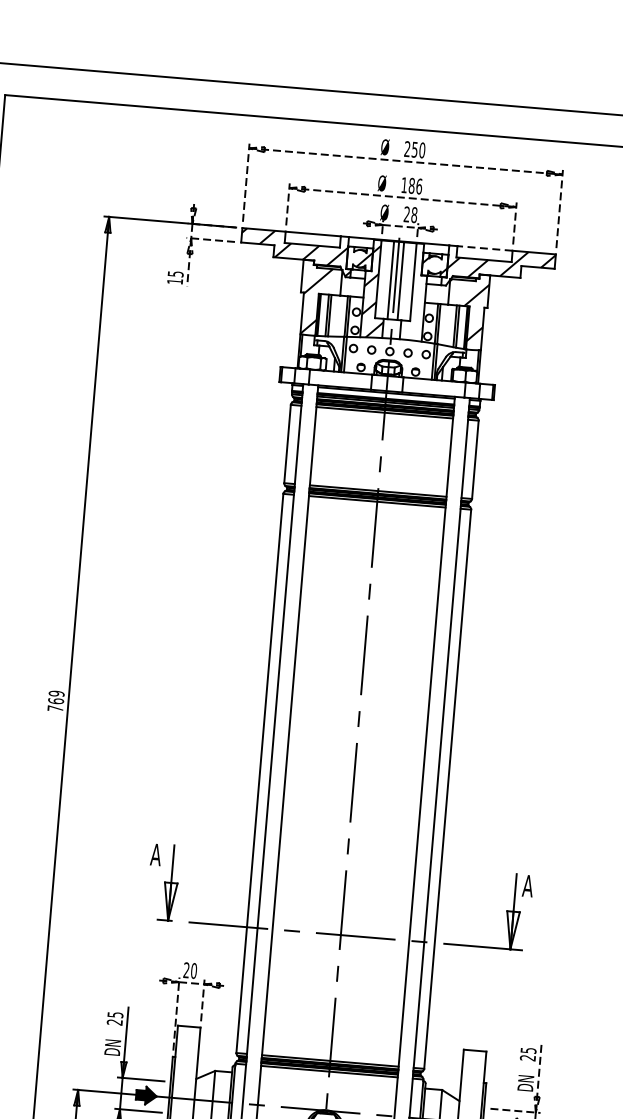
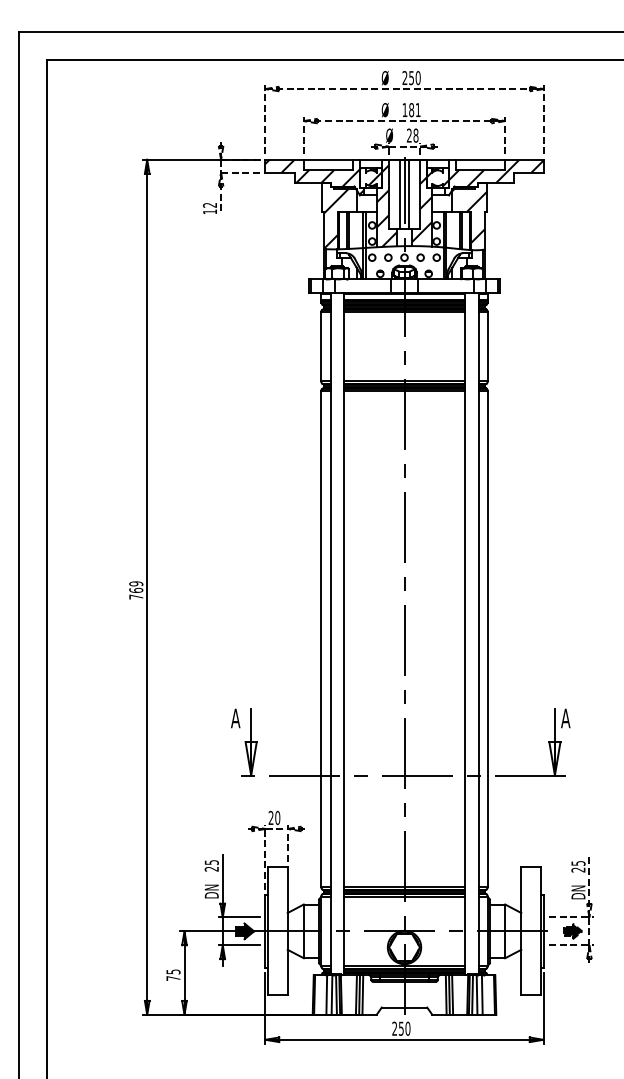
text: (418, 186) -> (417, 110), 186 -> 181
line: (484, 248) -> (480, 159), dashed -> solid
text: (176, 274) -> (210, 205), 15 -> 12
hatch: (413, 298) -> (421, 209), added

